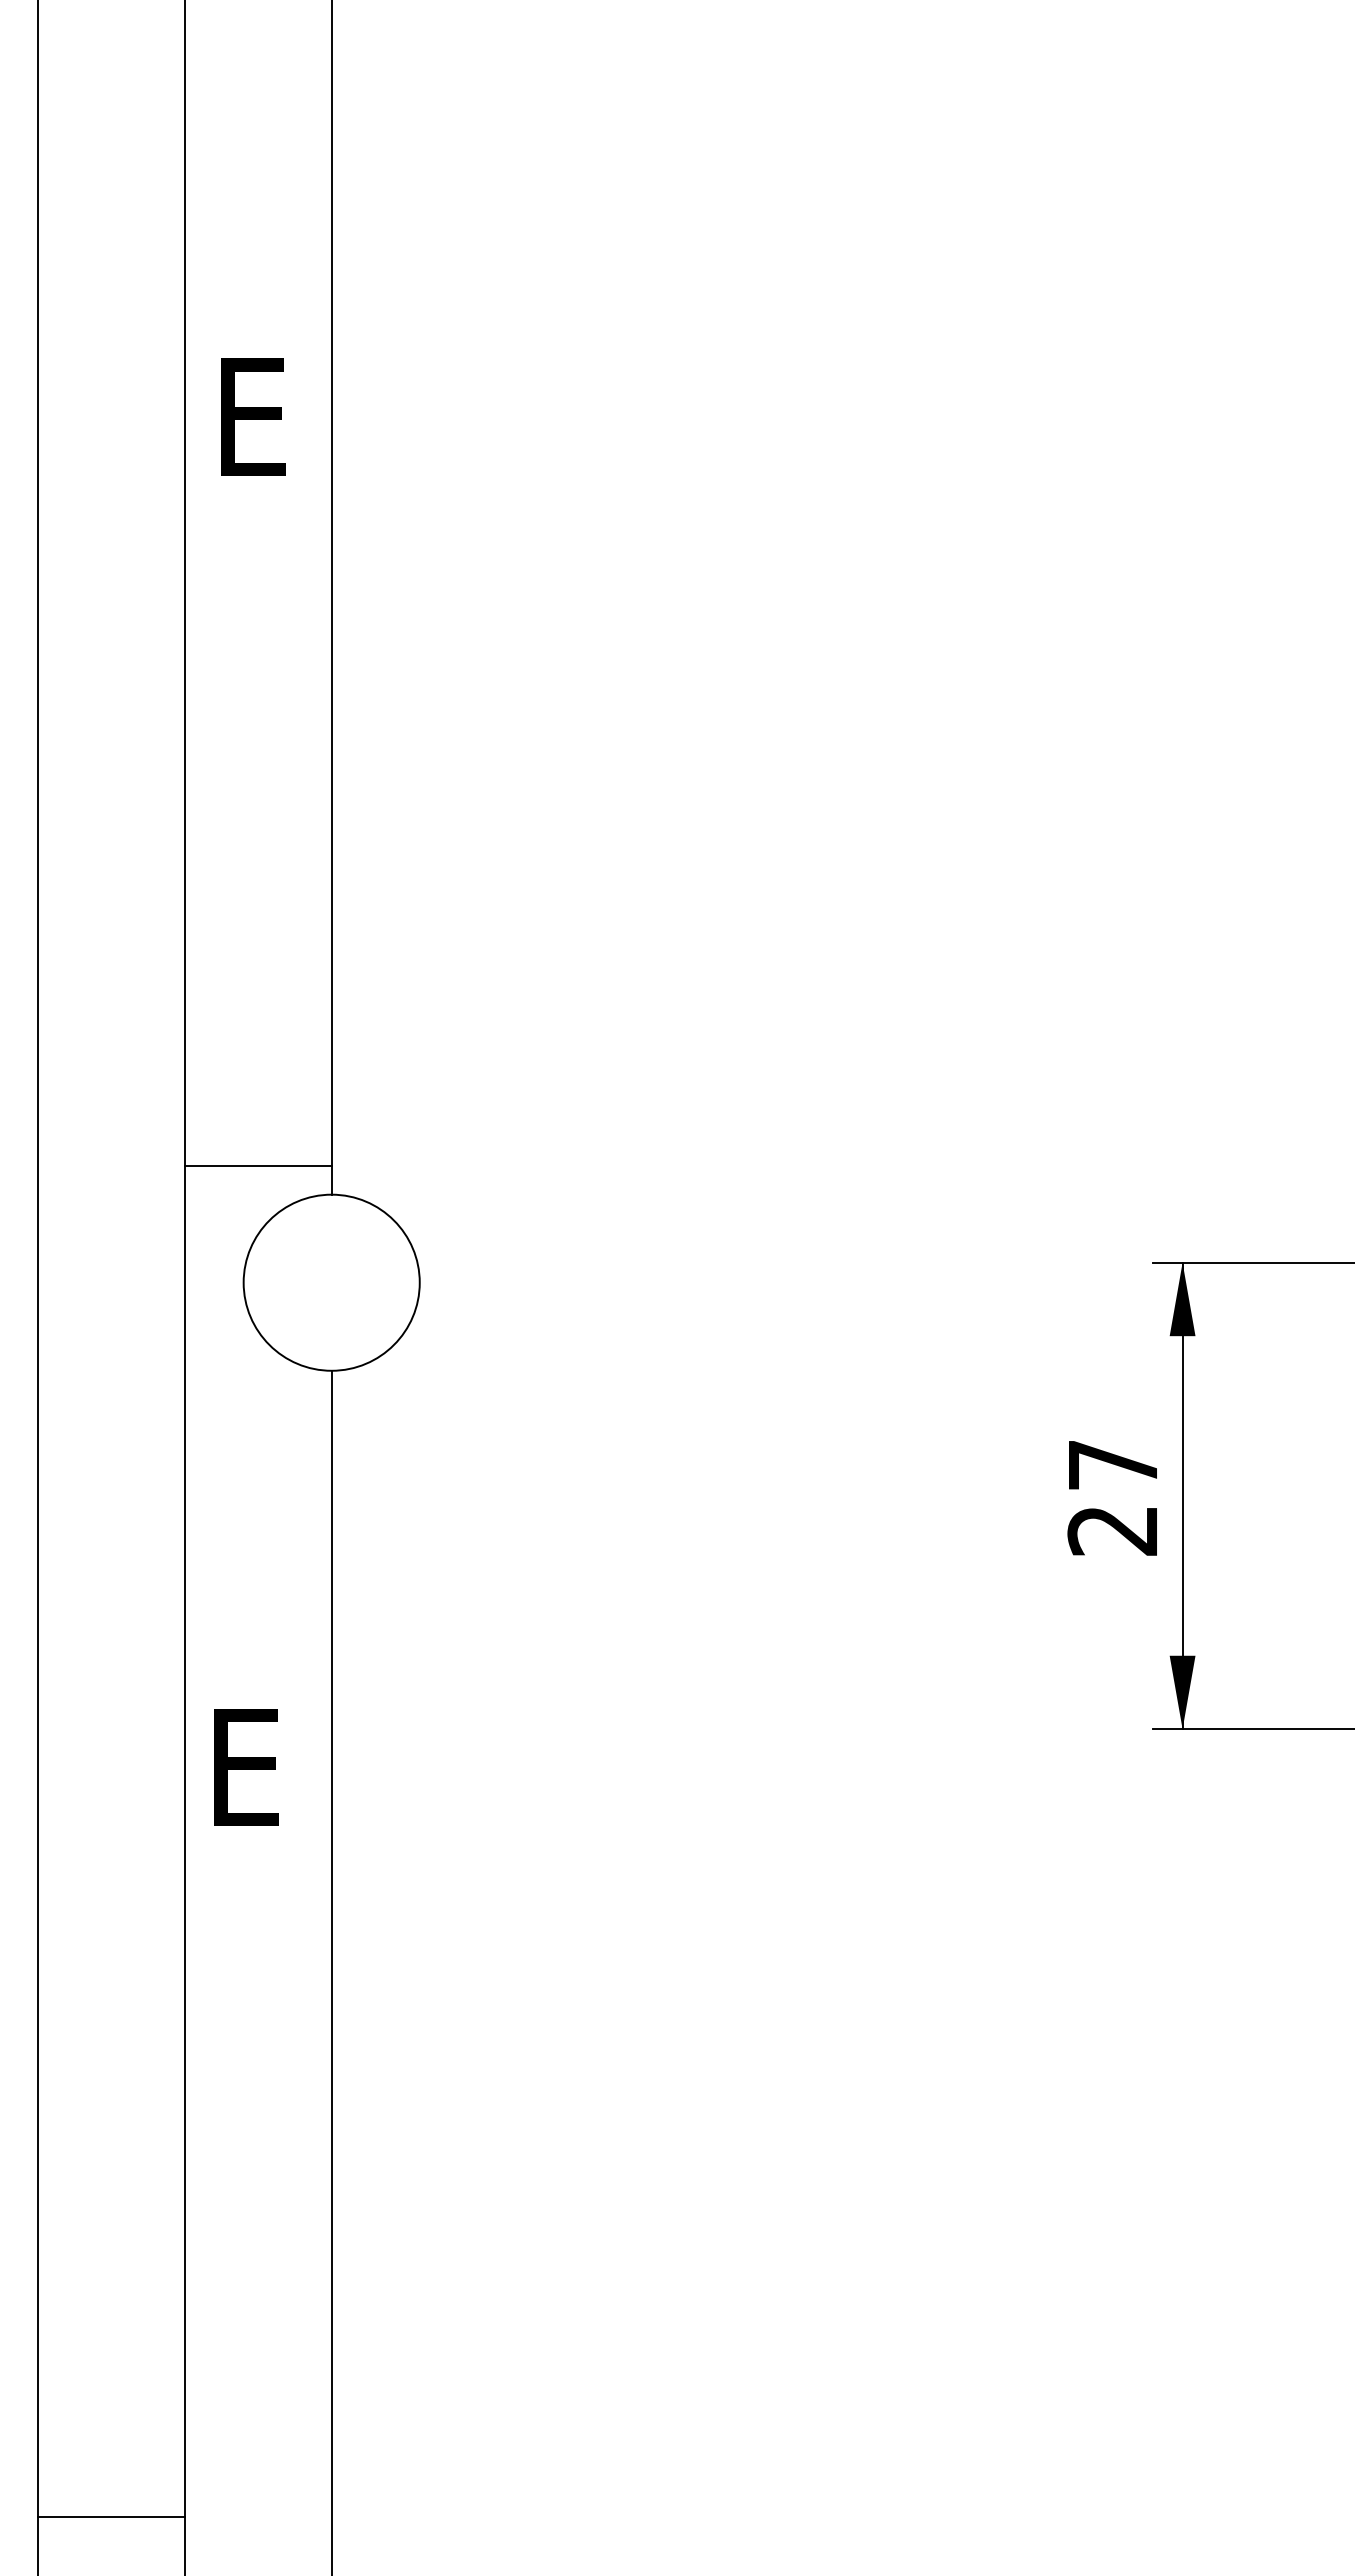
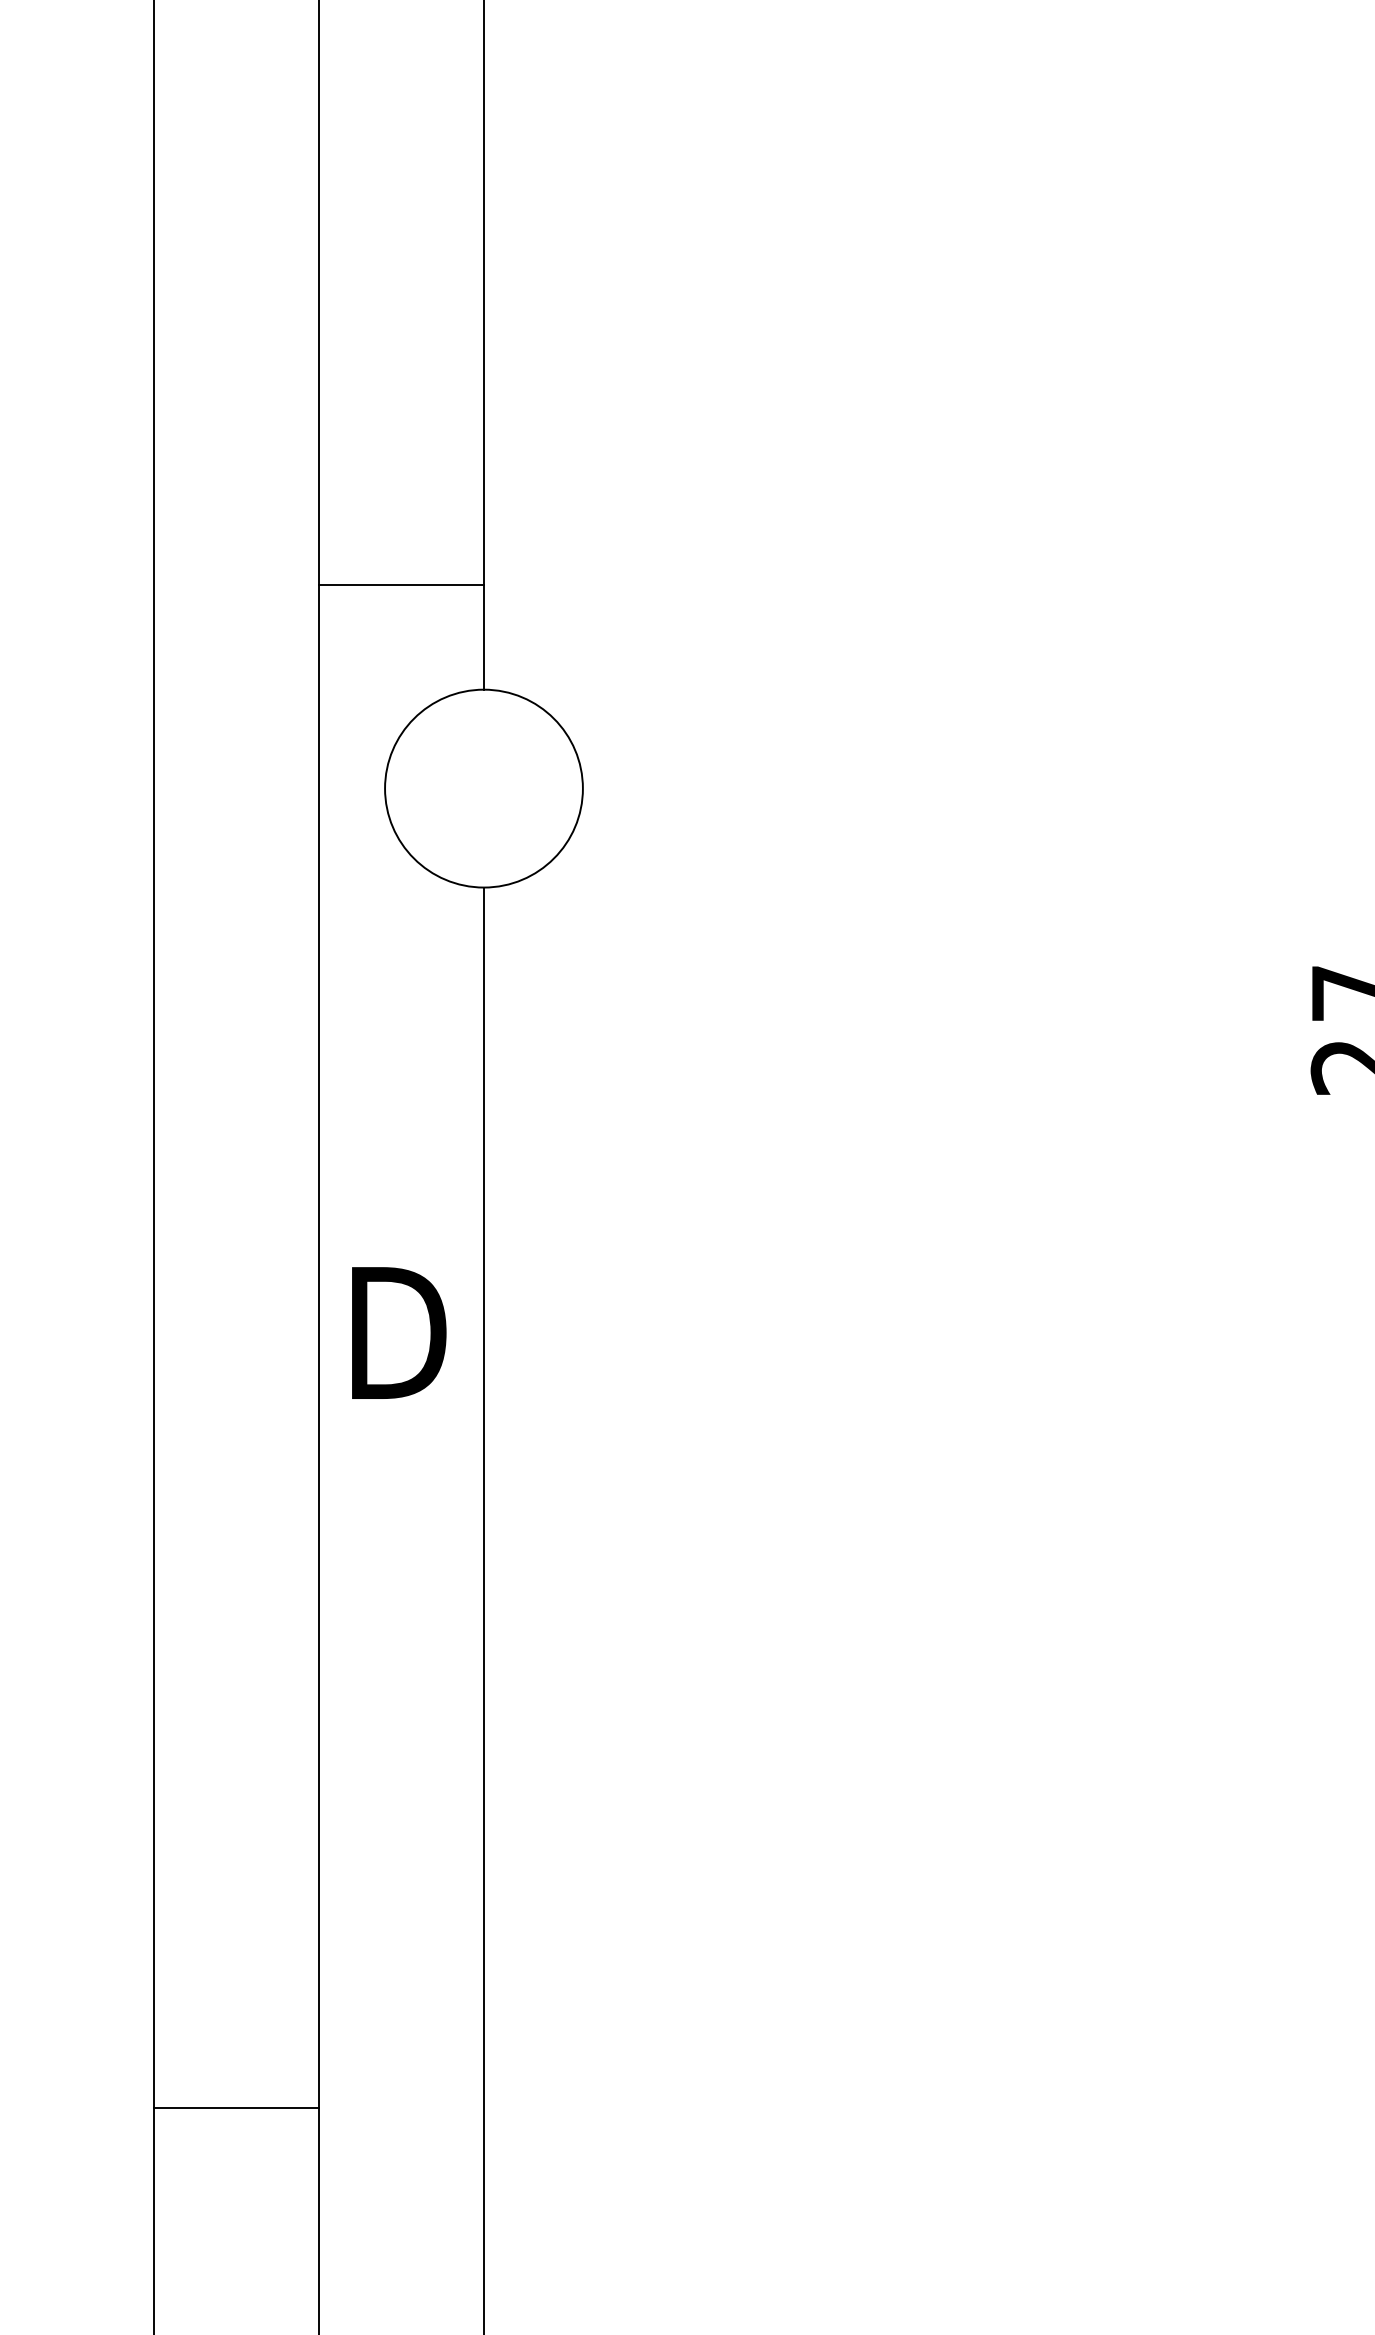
line: (257, 1165) -> (400, 584), moved
text: (256, 1766) -> (399, 1332), E -> D
line: (111, 2516) -> (236, 2107), moved

